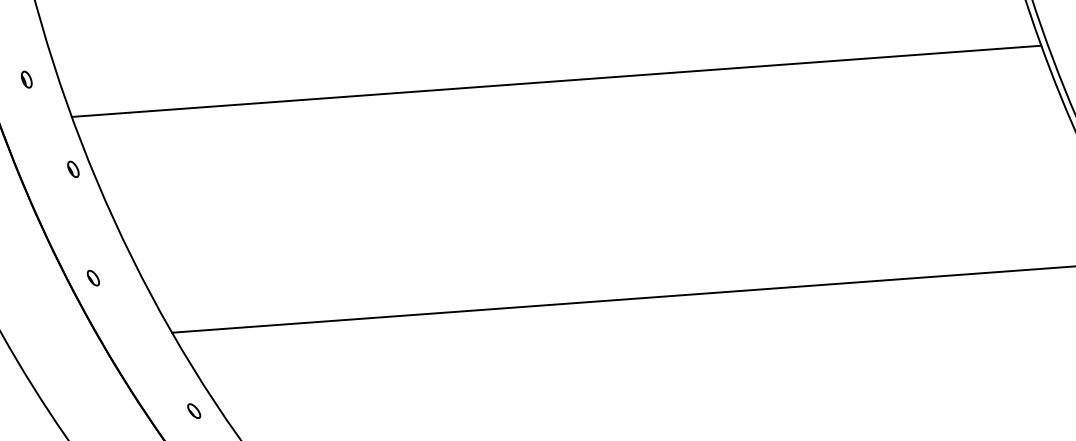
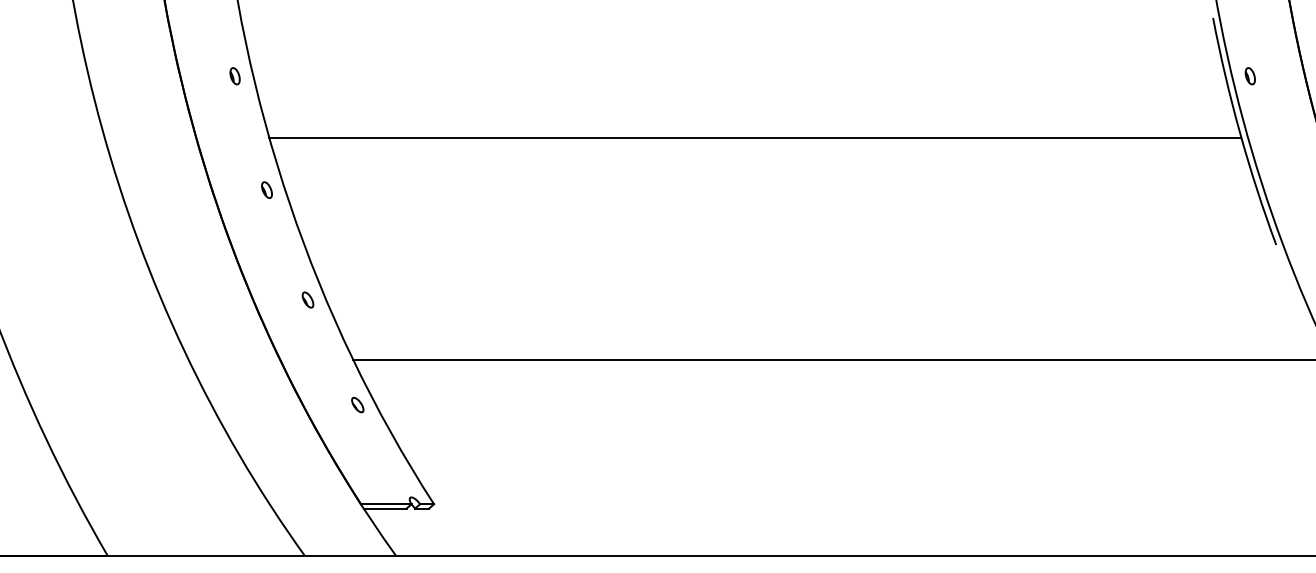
part: (26, 79) -> (234, 76), moved
part: (92, 277) -> (307, 299), moved
part: (193, 411) -> (357, 405), moved

